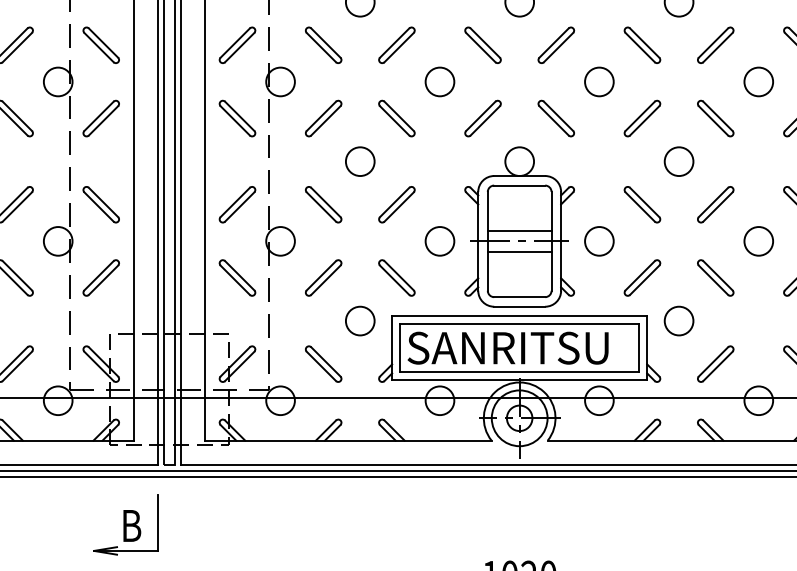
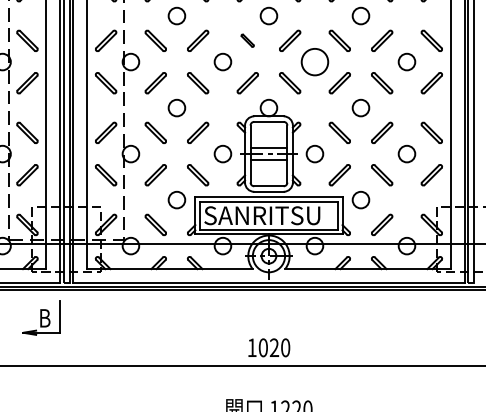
part: (482, 44) -> (247, 40), size x0.6
circle: (598, 80) -> (314, 61), size x1.6

